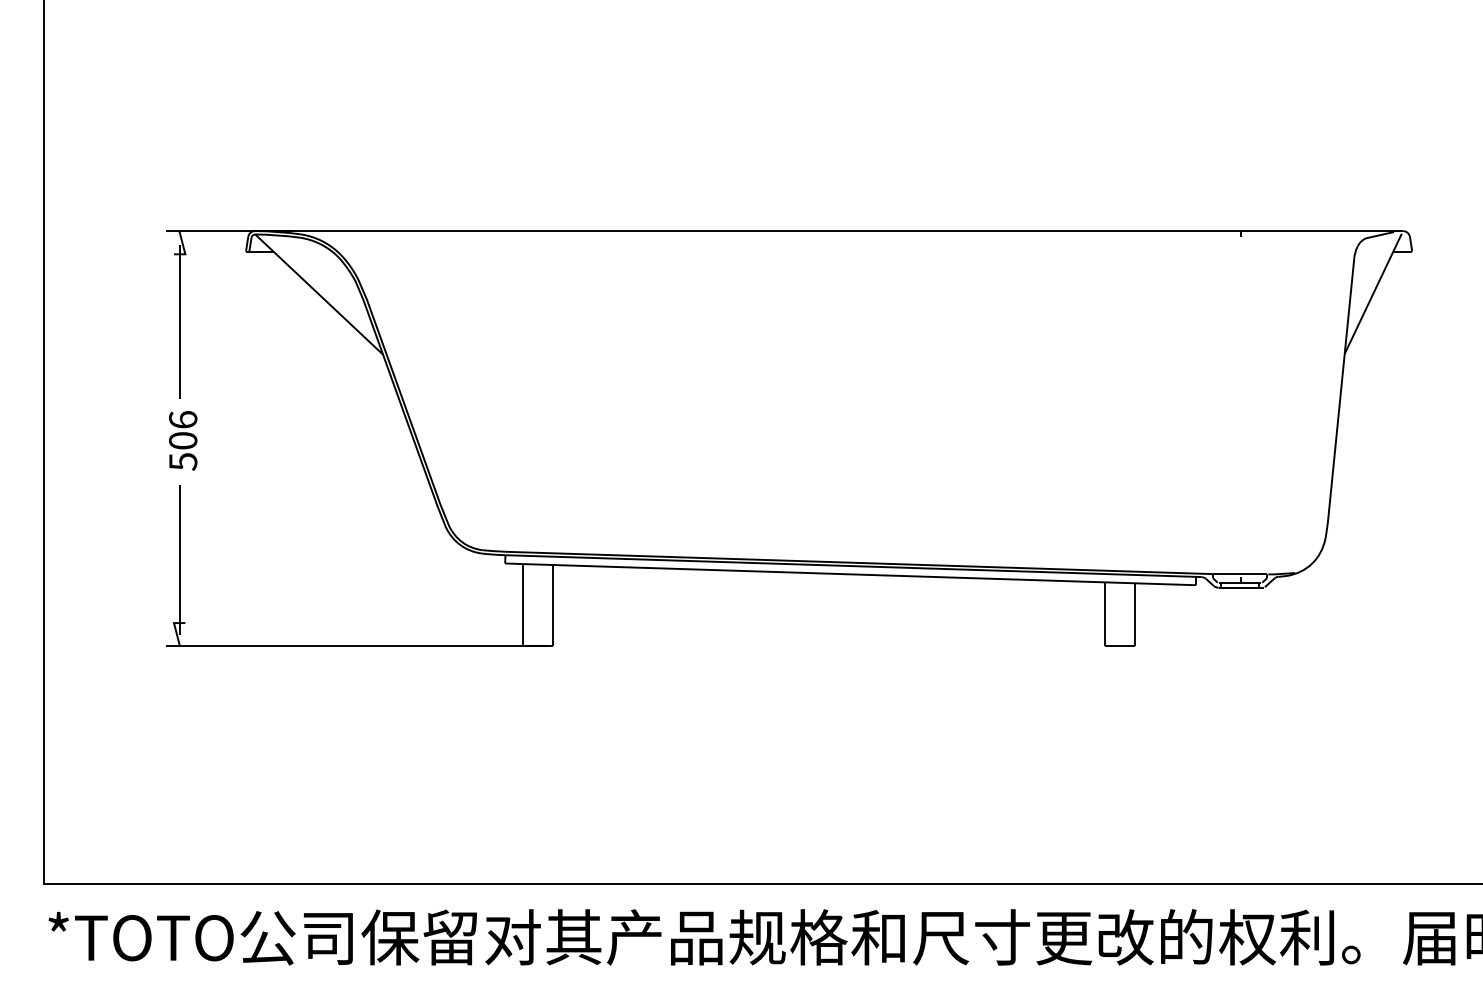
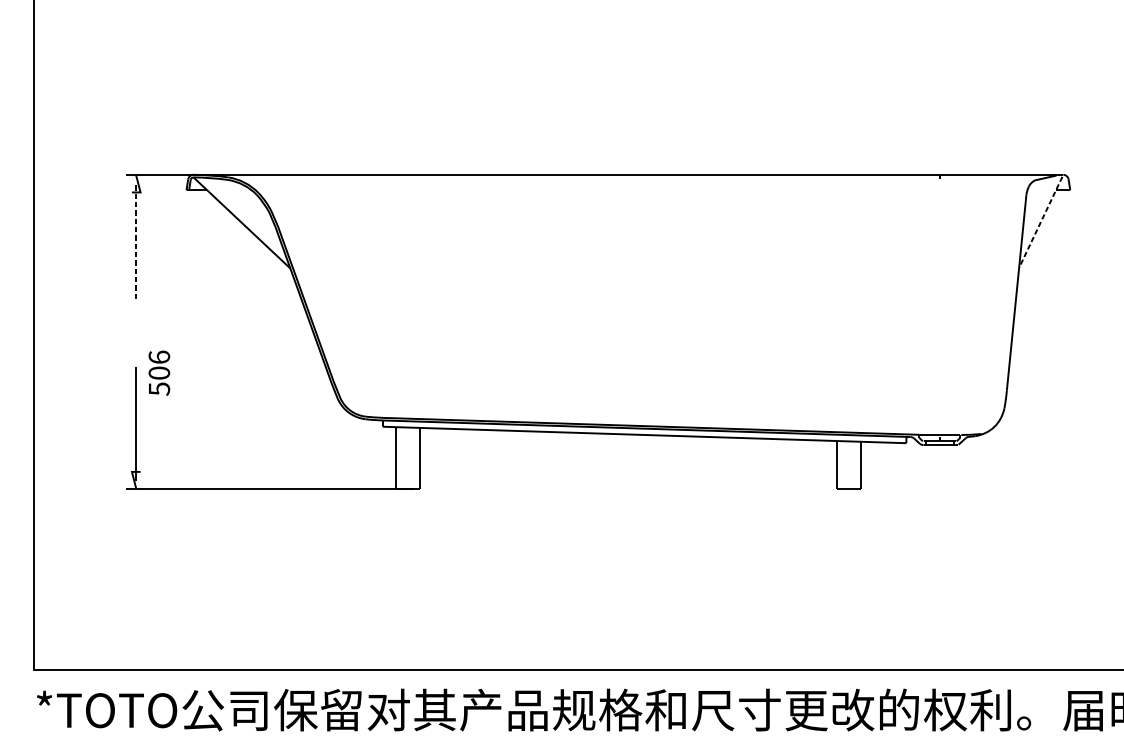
line: (1373, 294) -> (1040, 222), solid -> dashed
line: (179, 322) -> (136, 244), solid -> dashed
text: (183, 440) -> (159, 372), moved

